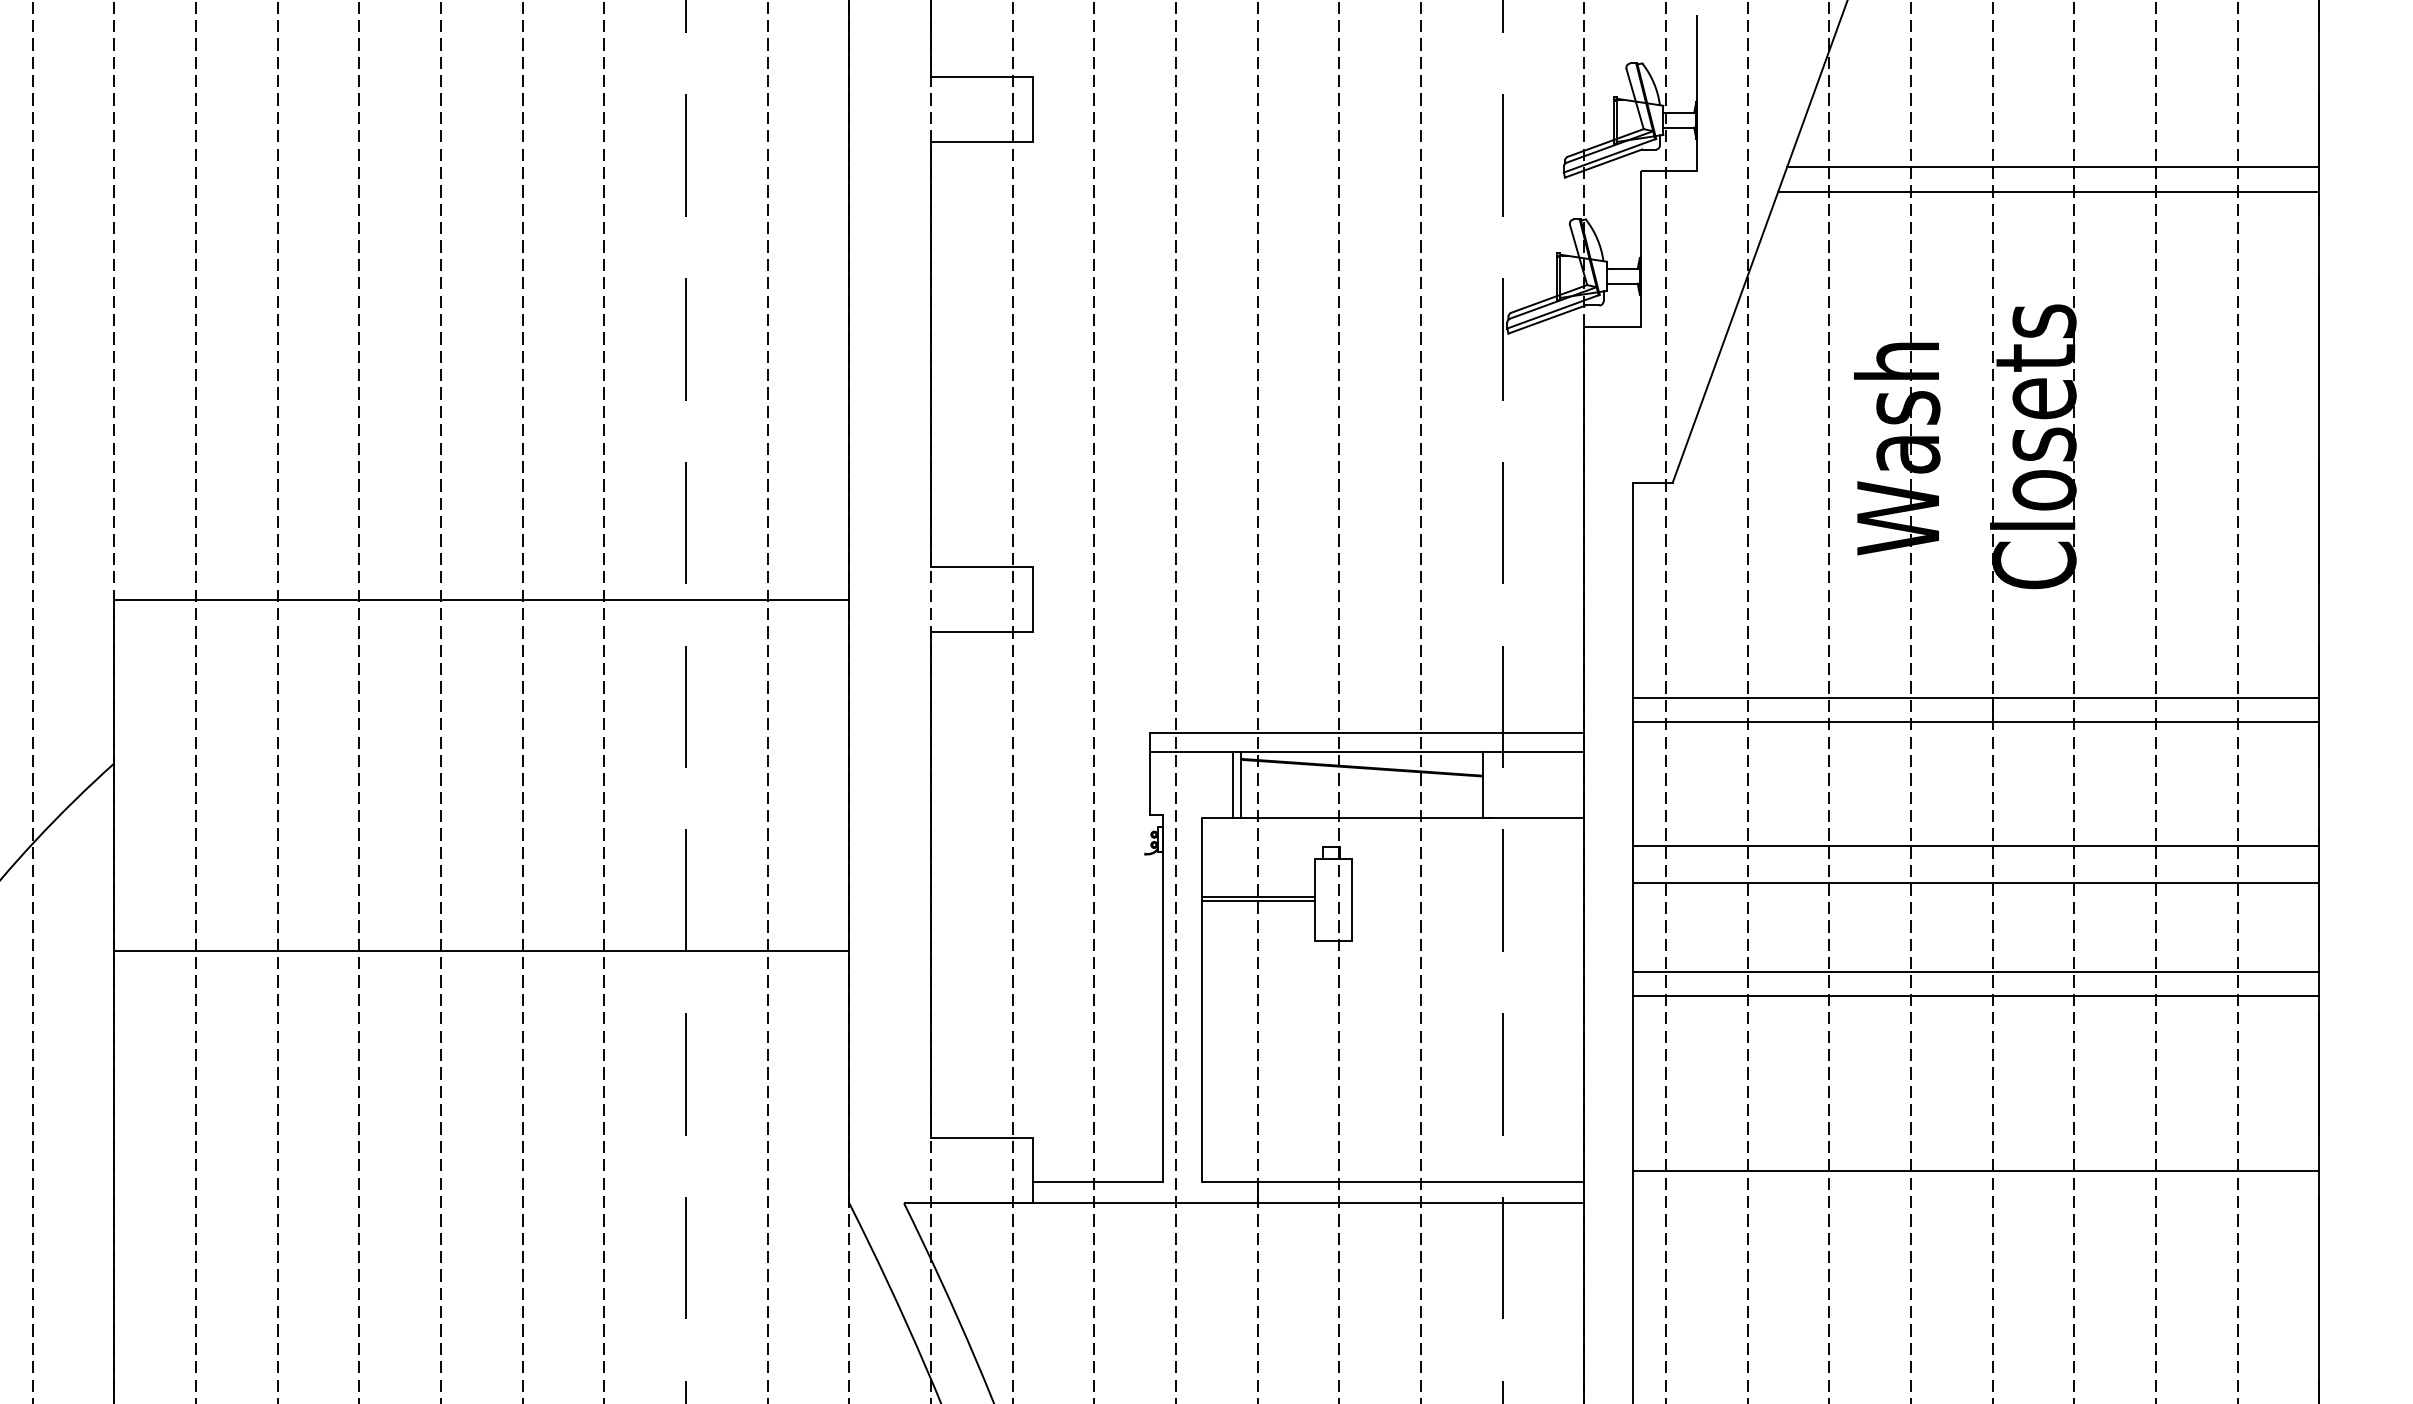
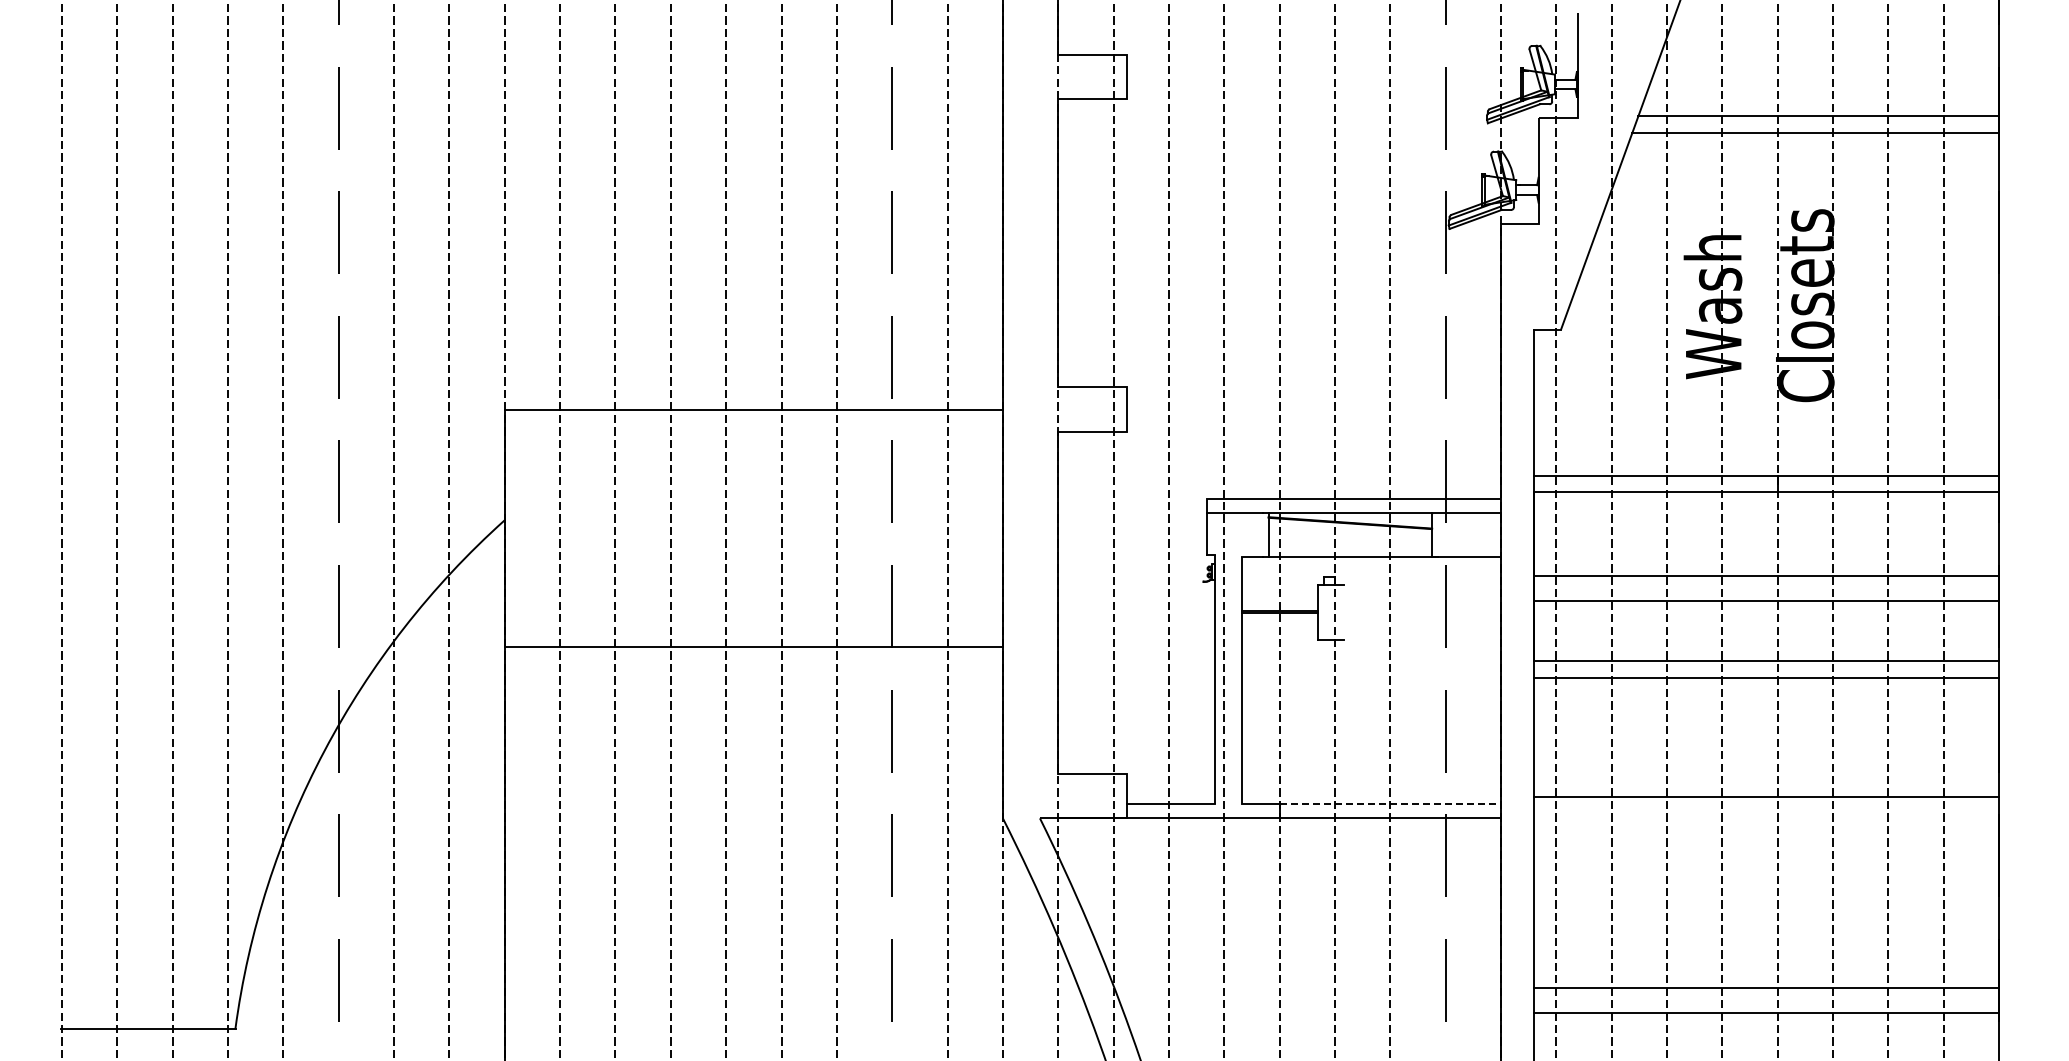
line: (1232, 784) -> (1262, 534), removed
line: (1351, 899) -> (1343, 612), removed
line: (1421, 1181) -> (1390, 803), solid -> dashed

